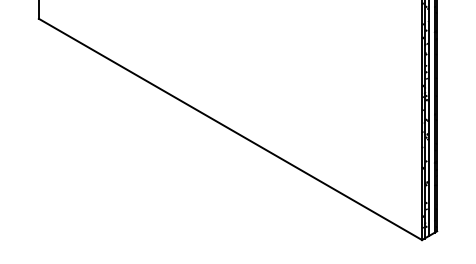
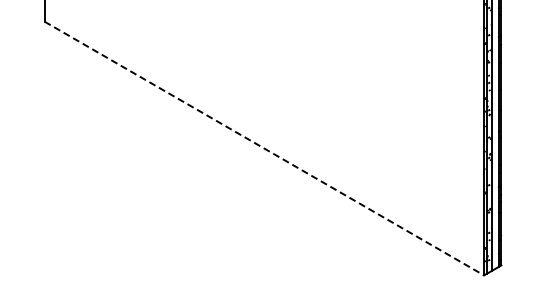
line: (230, 129) -> (264, 148), solid -> dashed

